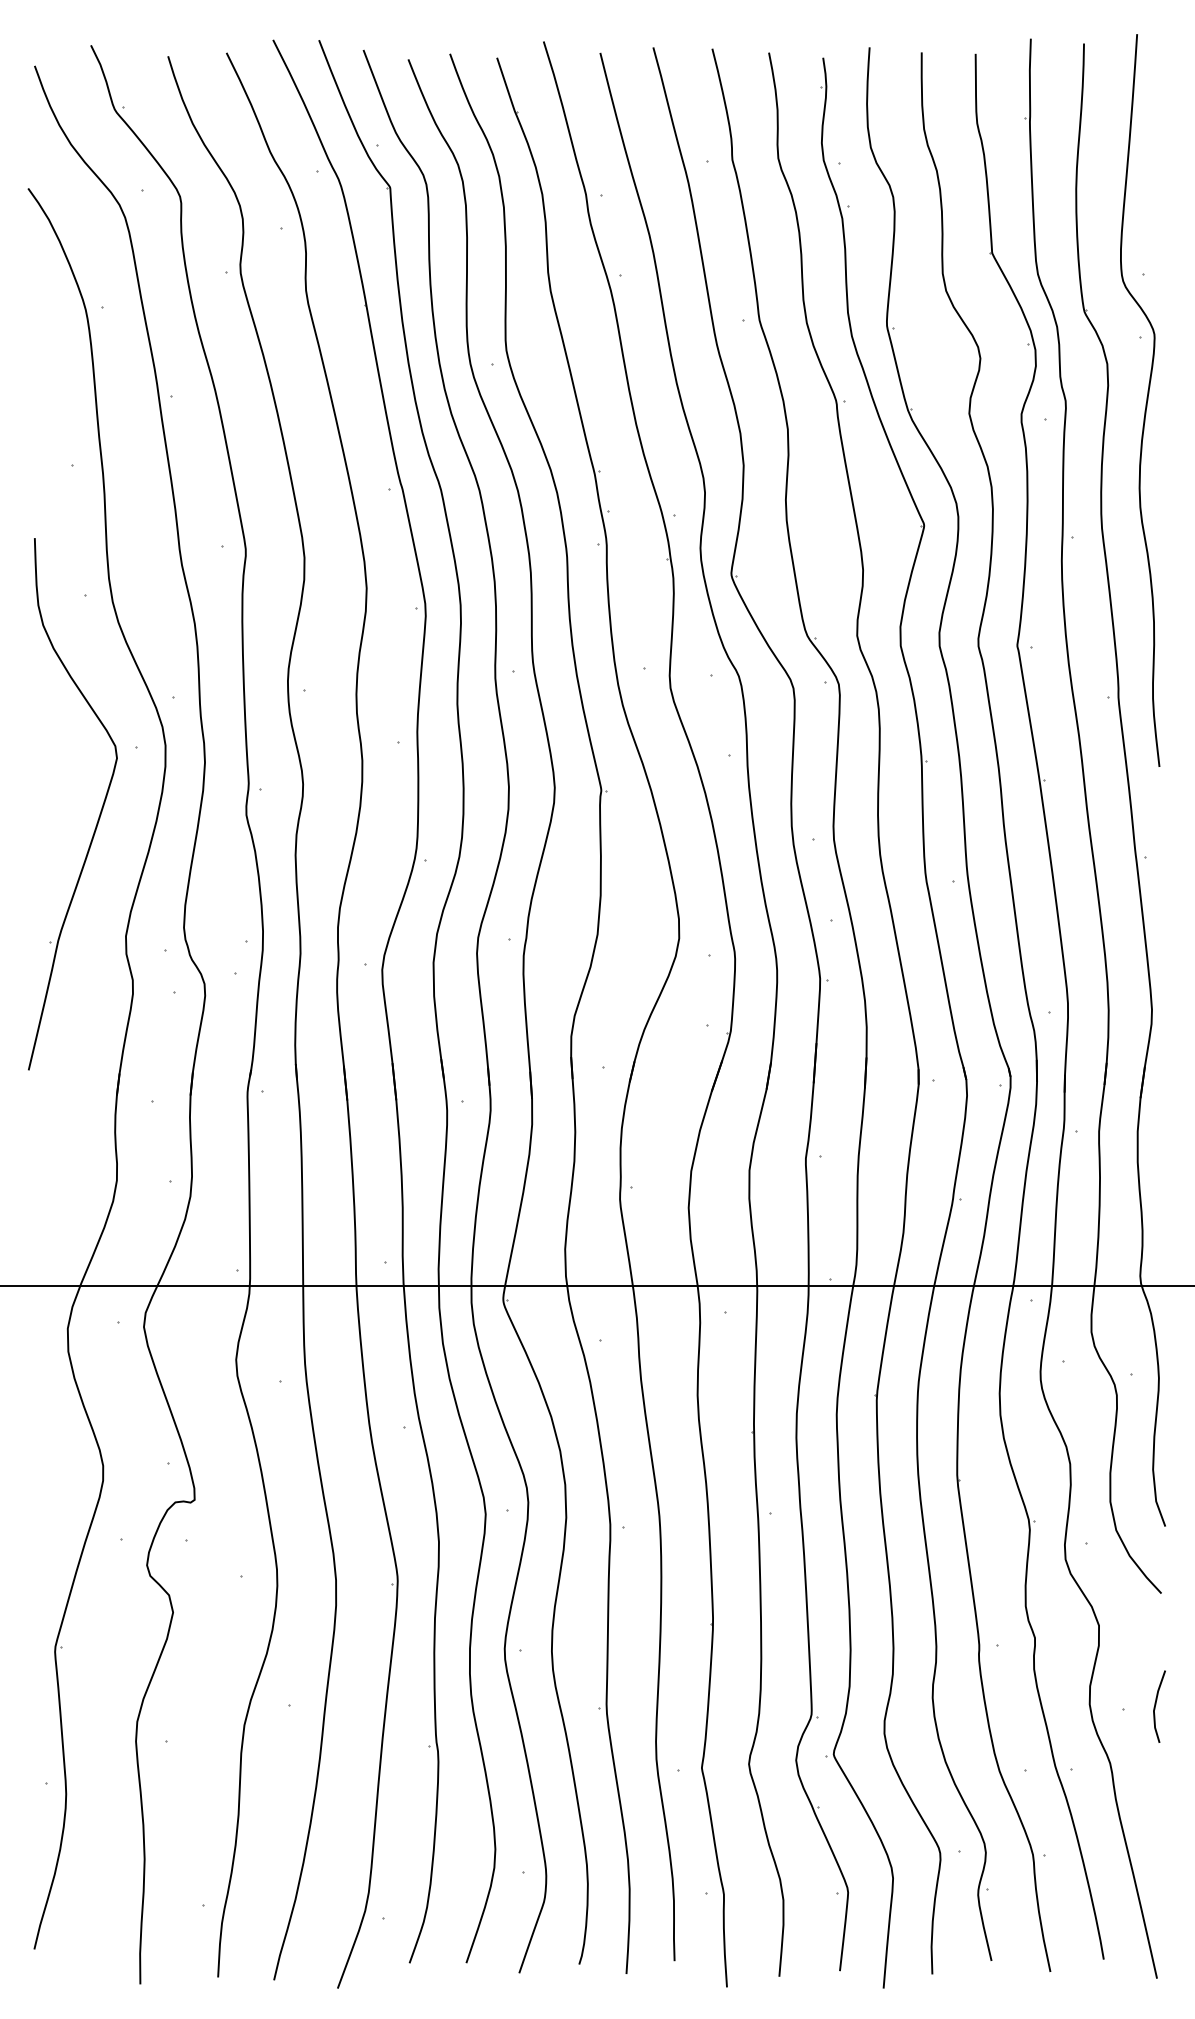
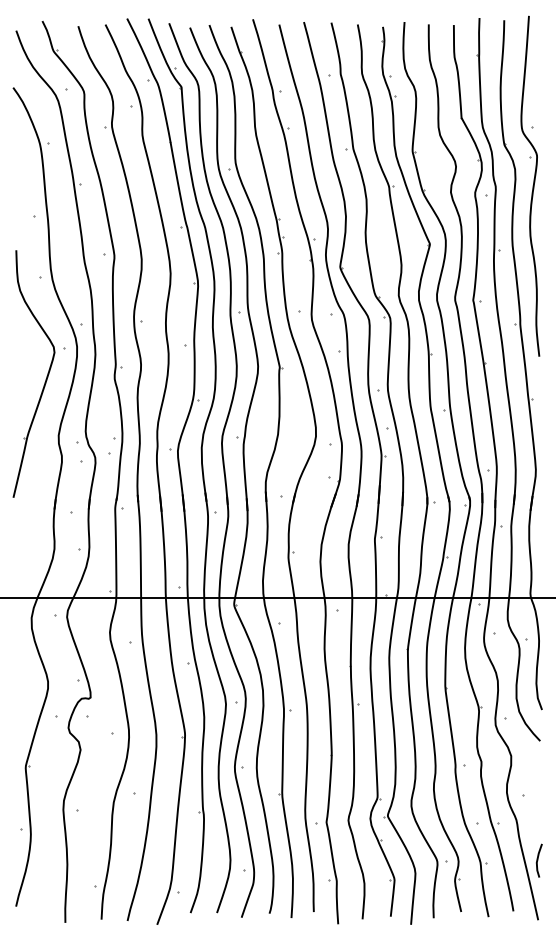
line: (1157, 1706) -> (538, 860), moved

